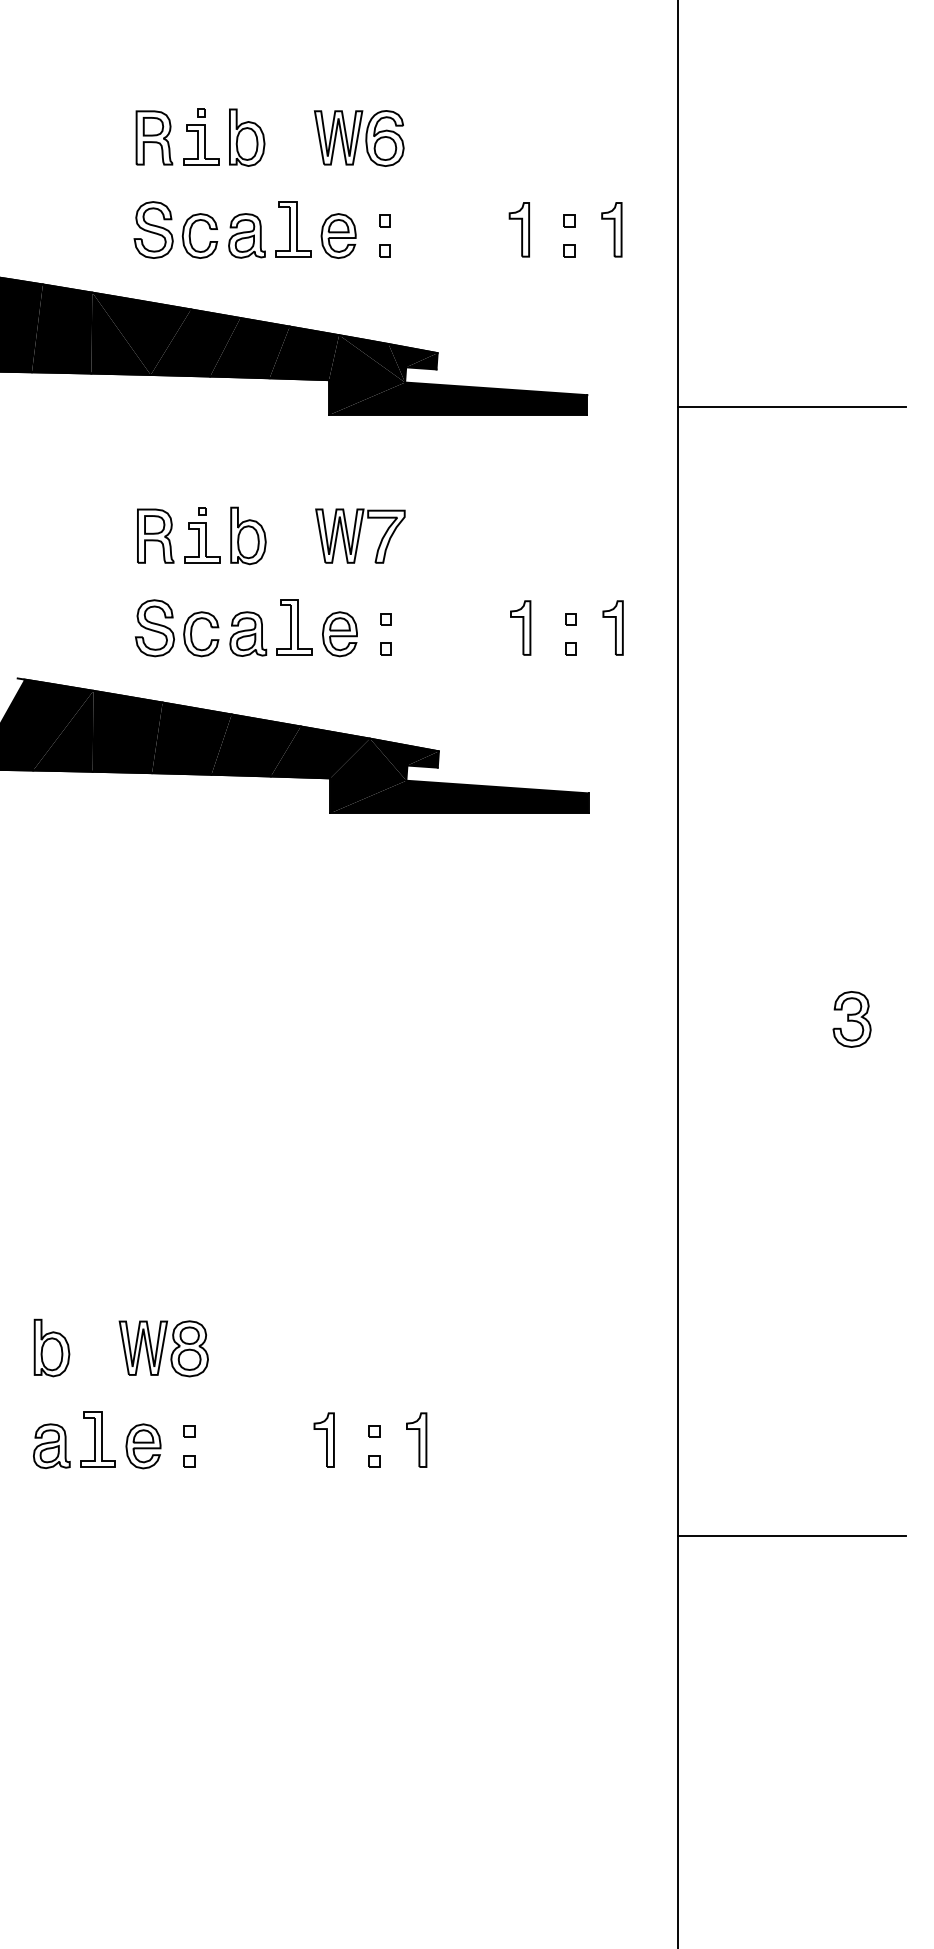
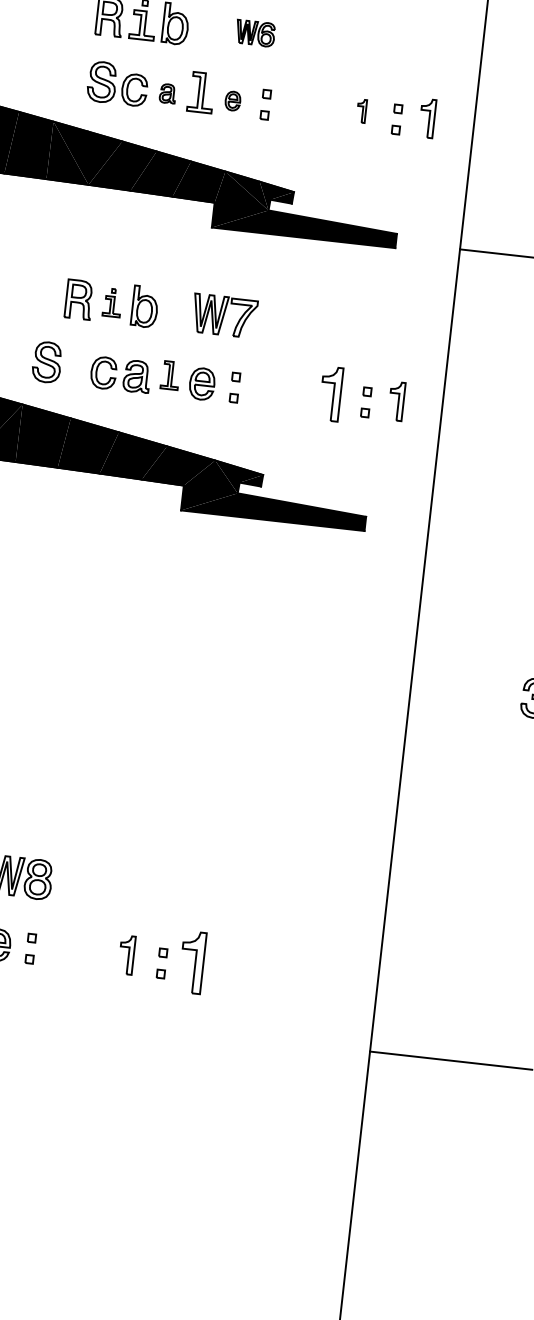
part: (359, 138) -> (255, 33), size x0.6
part: (518, 229) -> (361, 110), size x0.6
part: (246, 235) -> (167, 93), size x0.6
part: (338, 235) -> (232, 100), size x0.6
part: (202, 535) -> (112, 302), size x0.7
part: (294, 627) -> (170, 375), size x0.7
part: (520, 627) -> (330, 393), size x1.4
part: (154, 628) -> (46, 362), moved
part: (416, 1439) -> (192, 961), size x1.6

